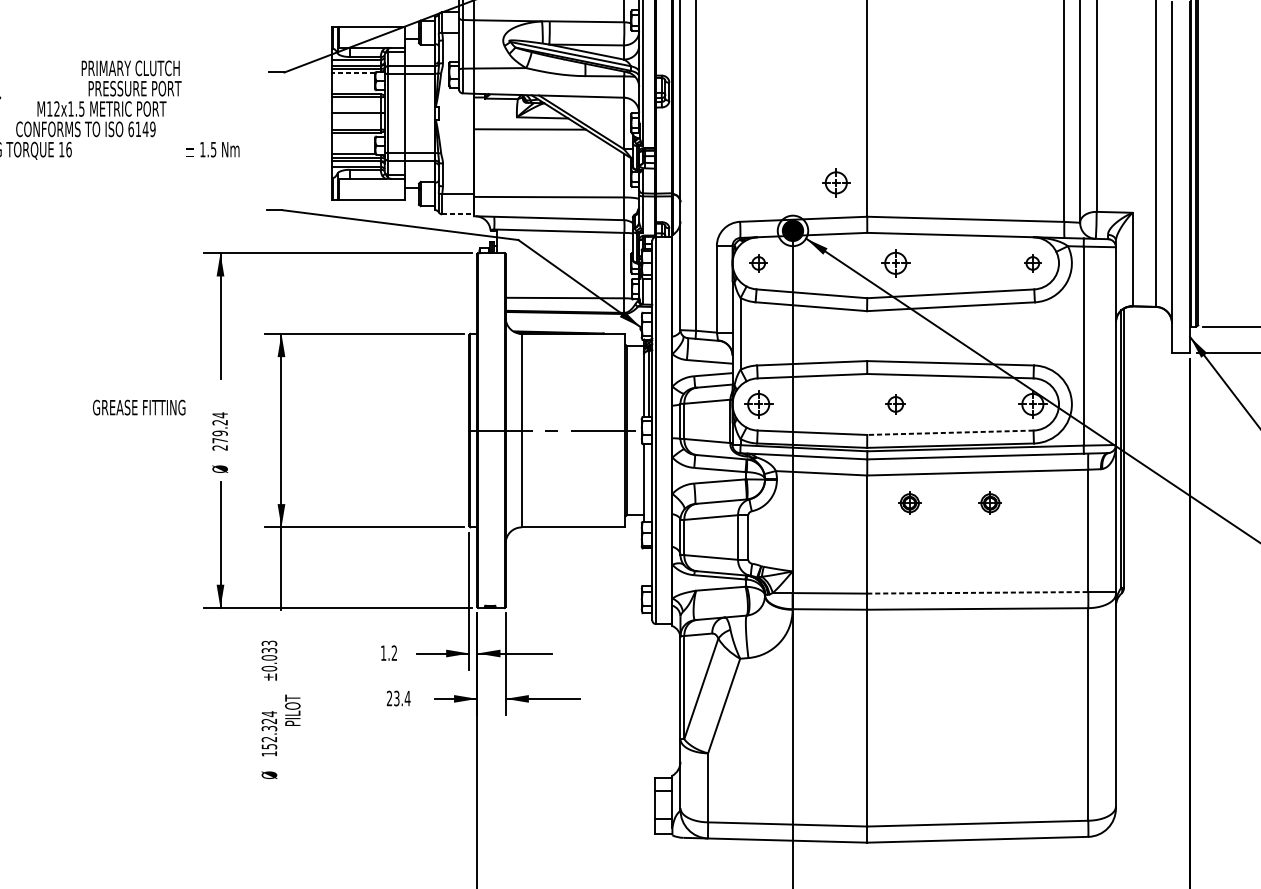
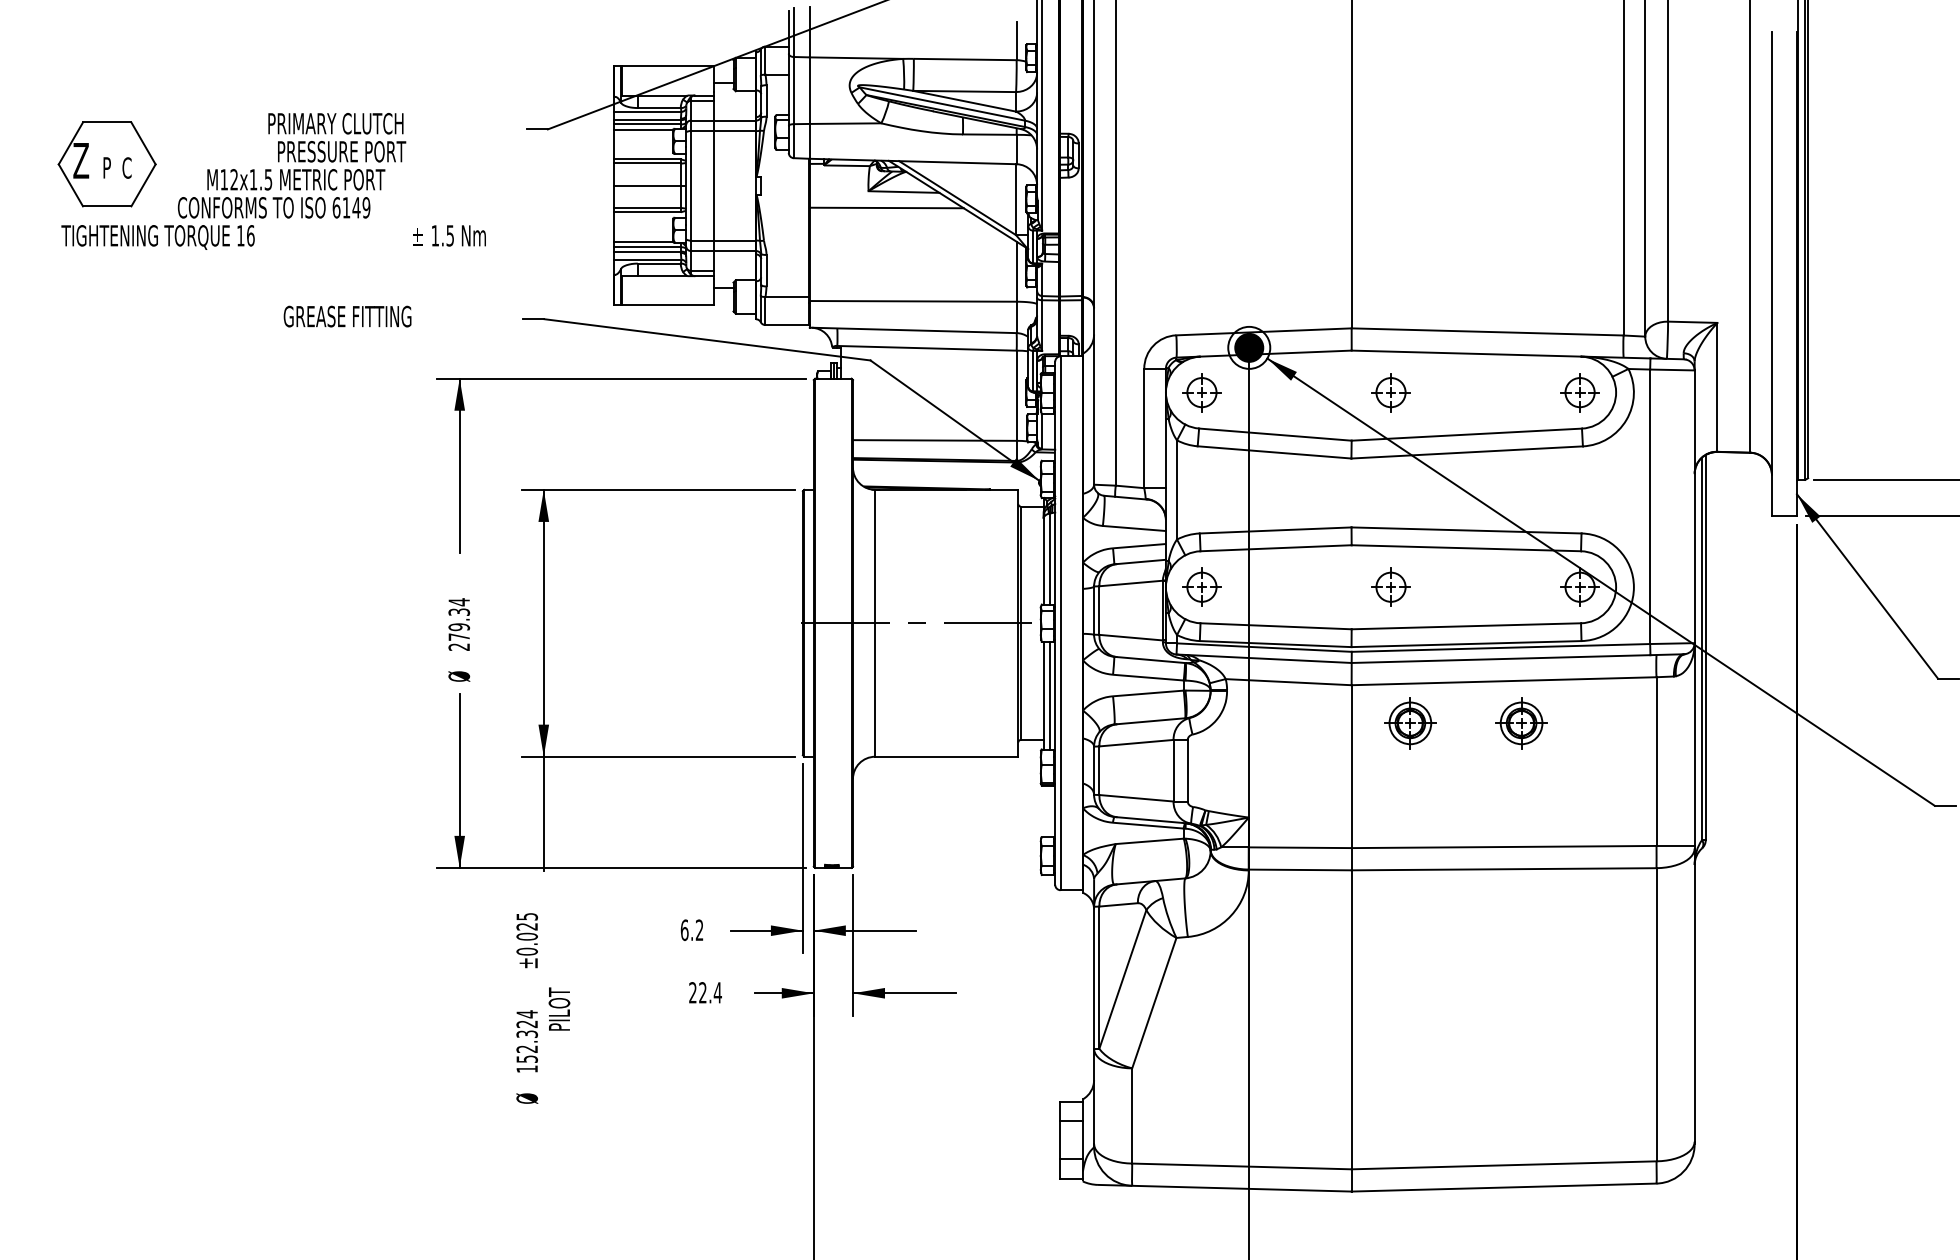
line: (353, 72) -> (643, 129), dashed -> solid
part: (835, 182) -> (1308, 281), removed
line: (458, 214) -> (787, 325), dashed -> solid
part: (758, 263) -> (1201, 392), size x1.67
part: (1032, 263) -> (1579, 392), size x1.67
part: (895, 403) -> (1390, 586), size x1.43
text: (139, 407) -> (347, 316), moved
text: (220, 422) -> (459, 611), 279.24 -> 279.34
line: (950, 432) -> (1466, 626), dashed -> solid
line: (648, 482) -> (1050, 695), added
part: (909, 503) -> (1410, 723), size x1.67
part: (990, 503) -> (1521, 723), size x1.67
line: (978, 593) -> (1504, 847), dashed -> solid
text: (269, 646) -> (527, 921), ±0.033 -> ±0.025
text: (383, 652) -> (684, 929), 1.2 -> 6.2
text: (396, 698) -> (702, 992), 23.4 -> 22.4

